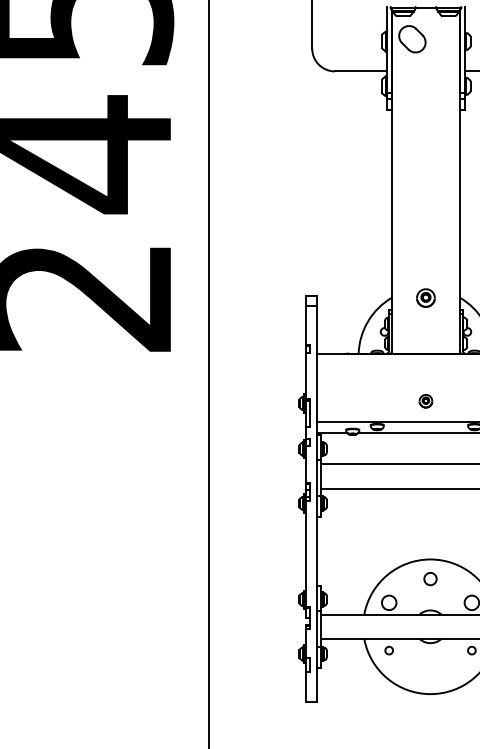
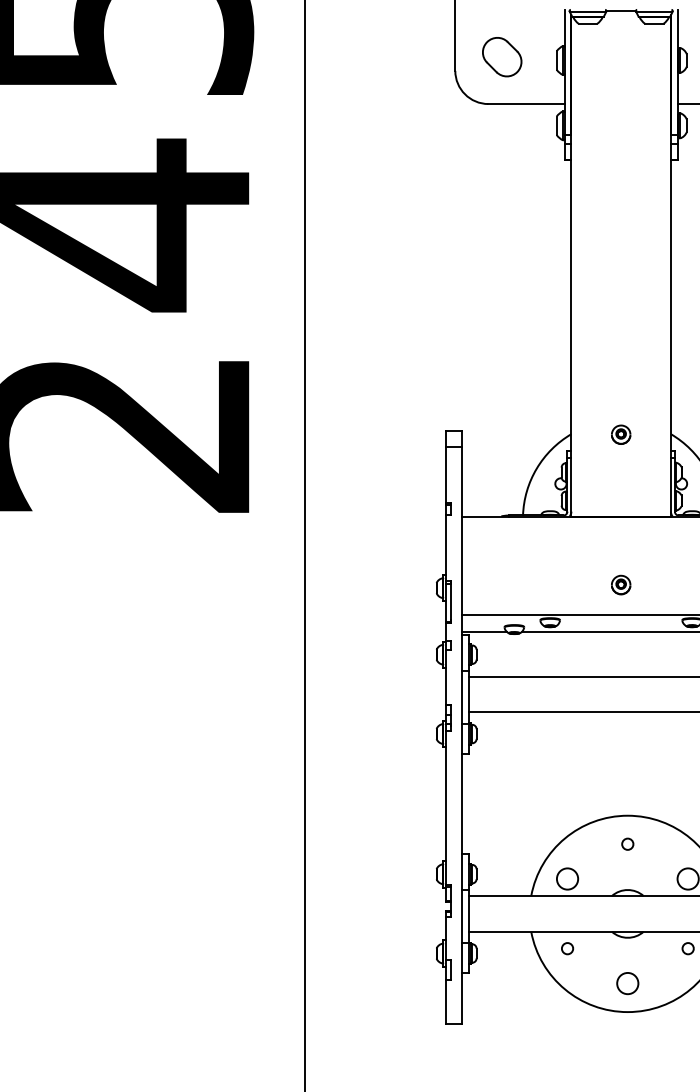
part: (412, 39) -> (502, 57), moved
part: (425, 298) -> (620, 435), size x0.71
circle: (430, 578) -> (627, 843), size x0.62
circle: (430, 674) -> (627, 983), added

